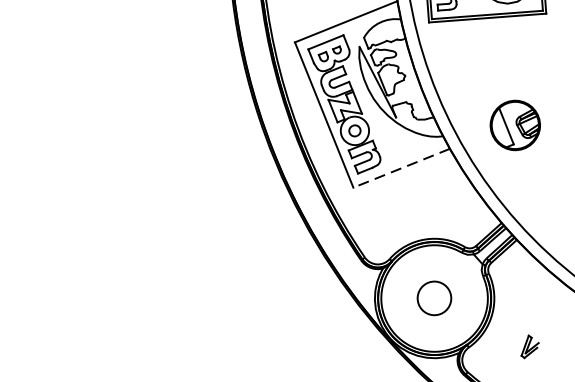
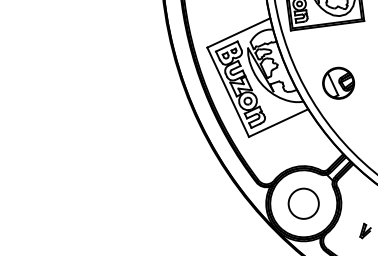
part: (515, 124) -> (338, 82), moved
line: (401, 168) -> (278, 123), dashed -> solid
circle: (434, 298) -> (303, 203), size x1.43

